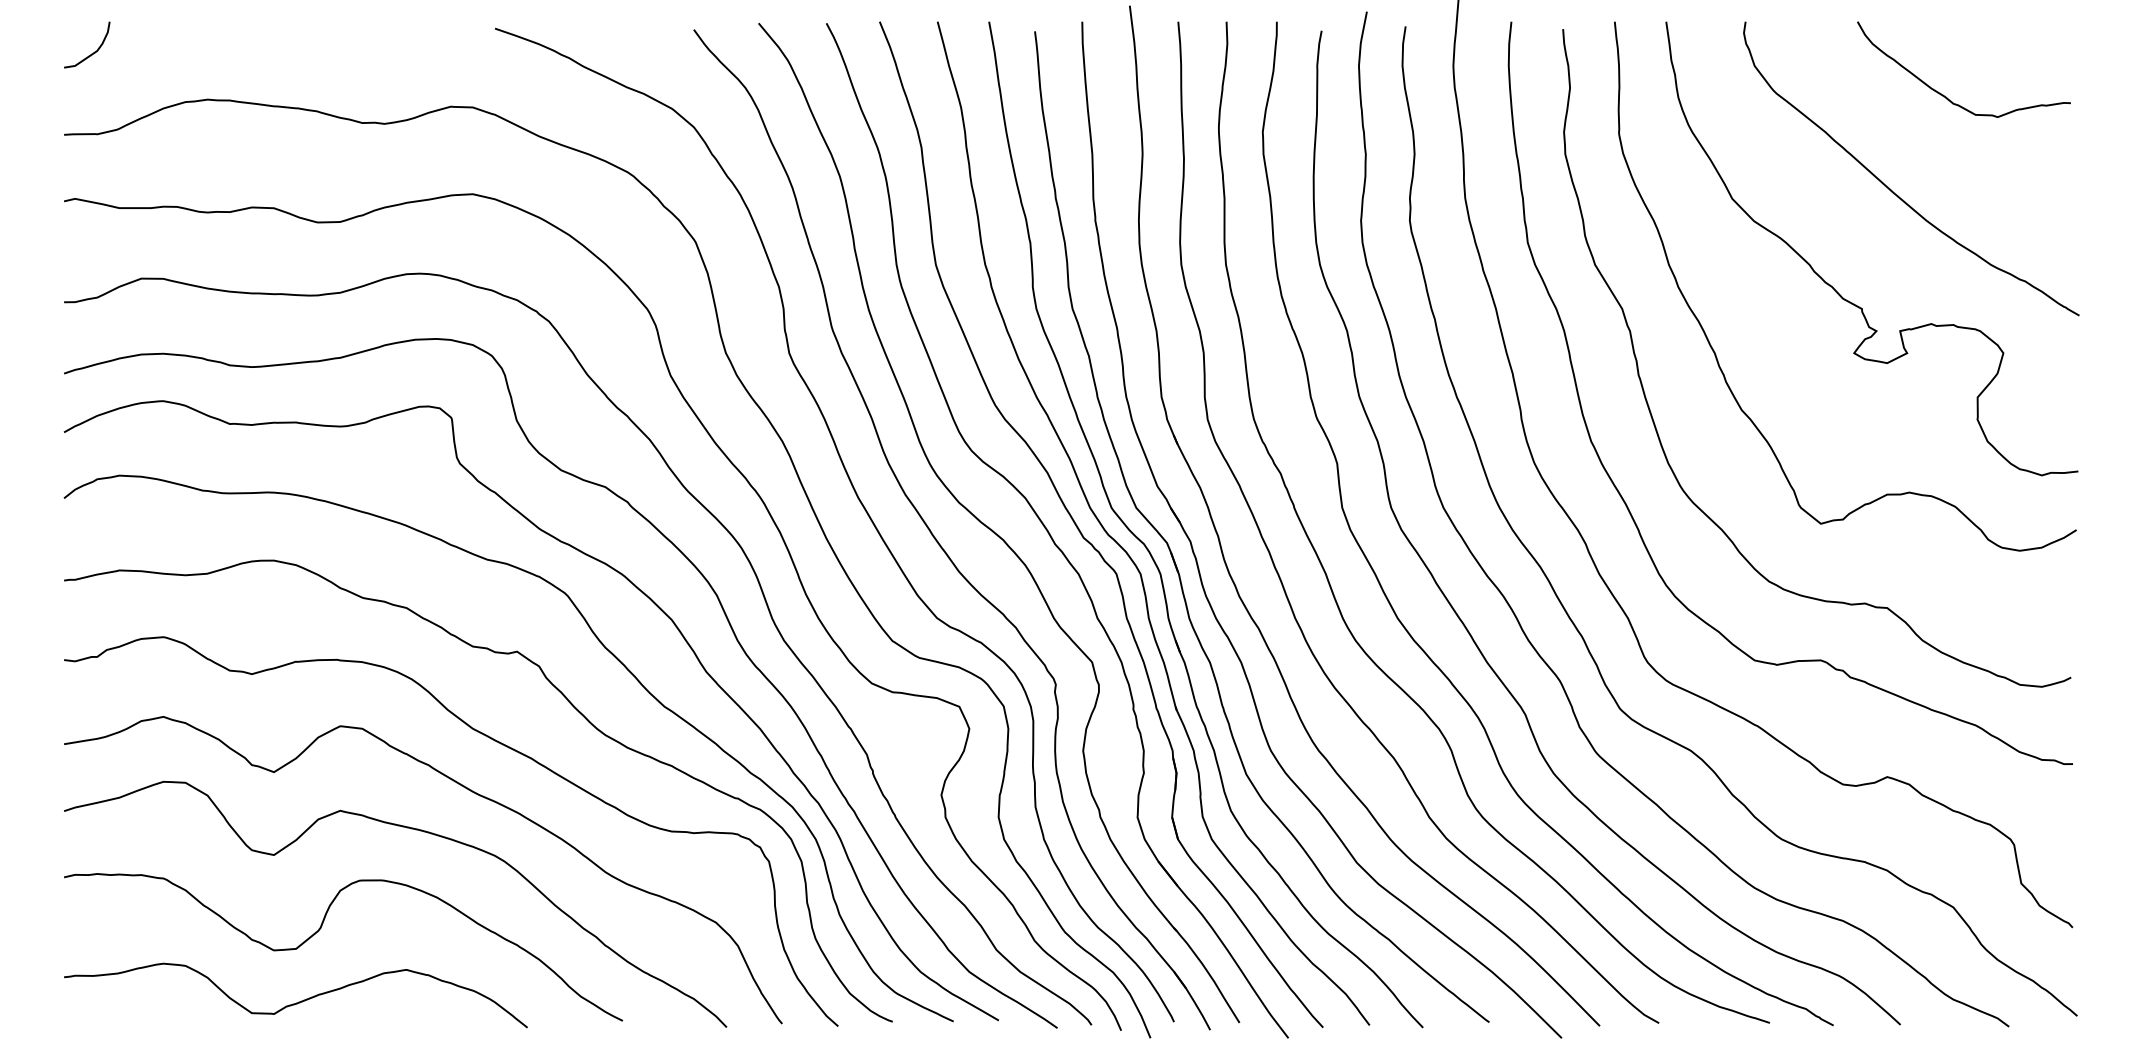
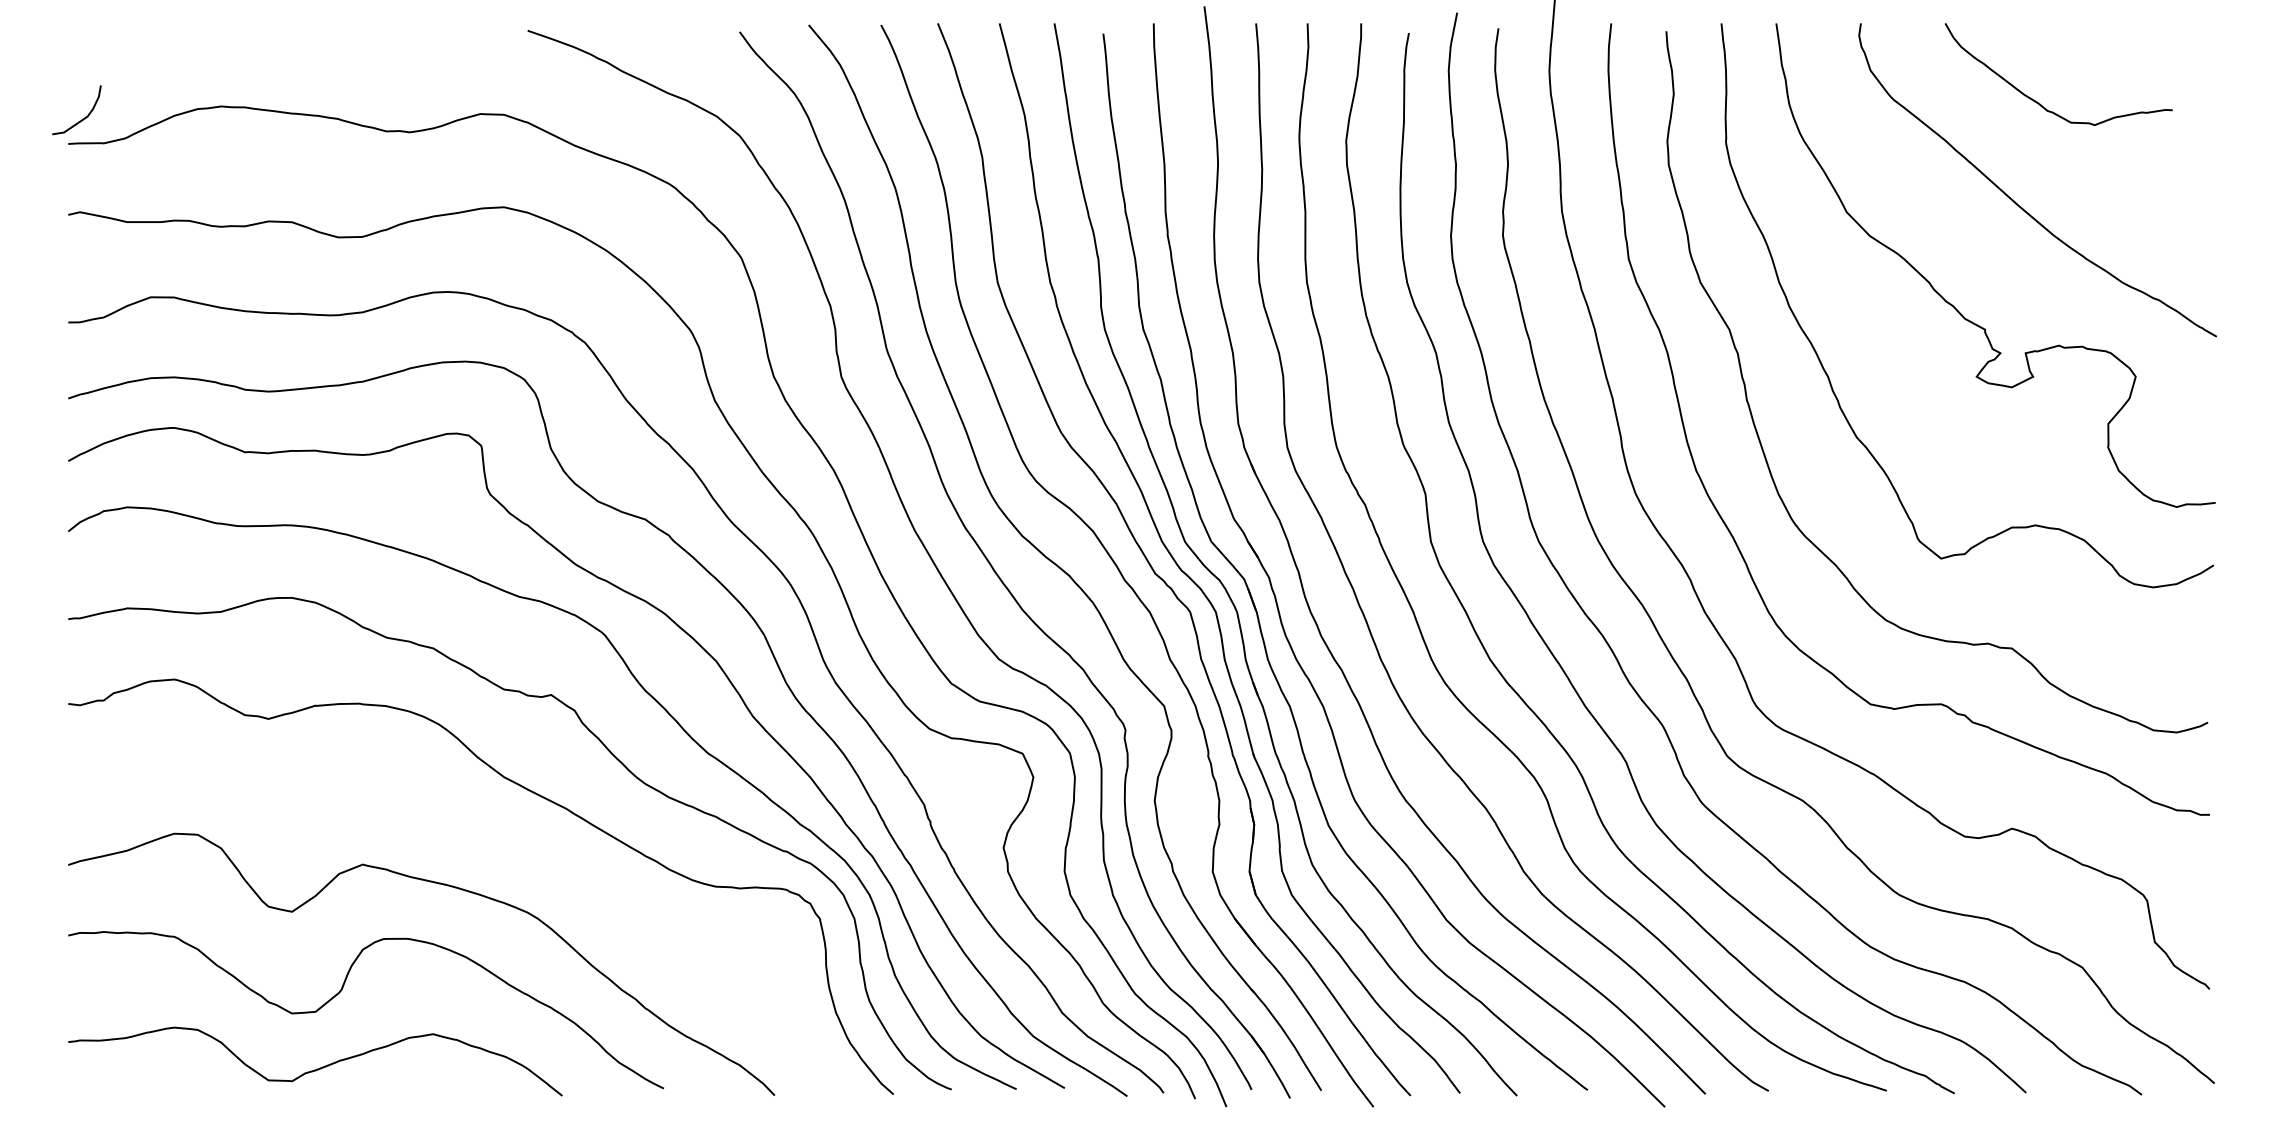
curve: (92, 52) -> (82, 118), moved
curve: (1946, 96) -> (2040, 103), moved
curve: (467, 790) -> (498, 842), removed

